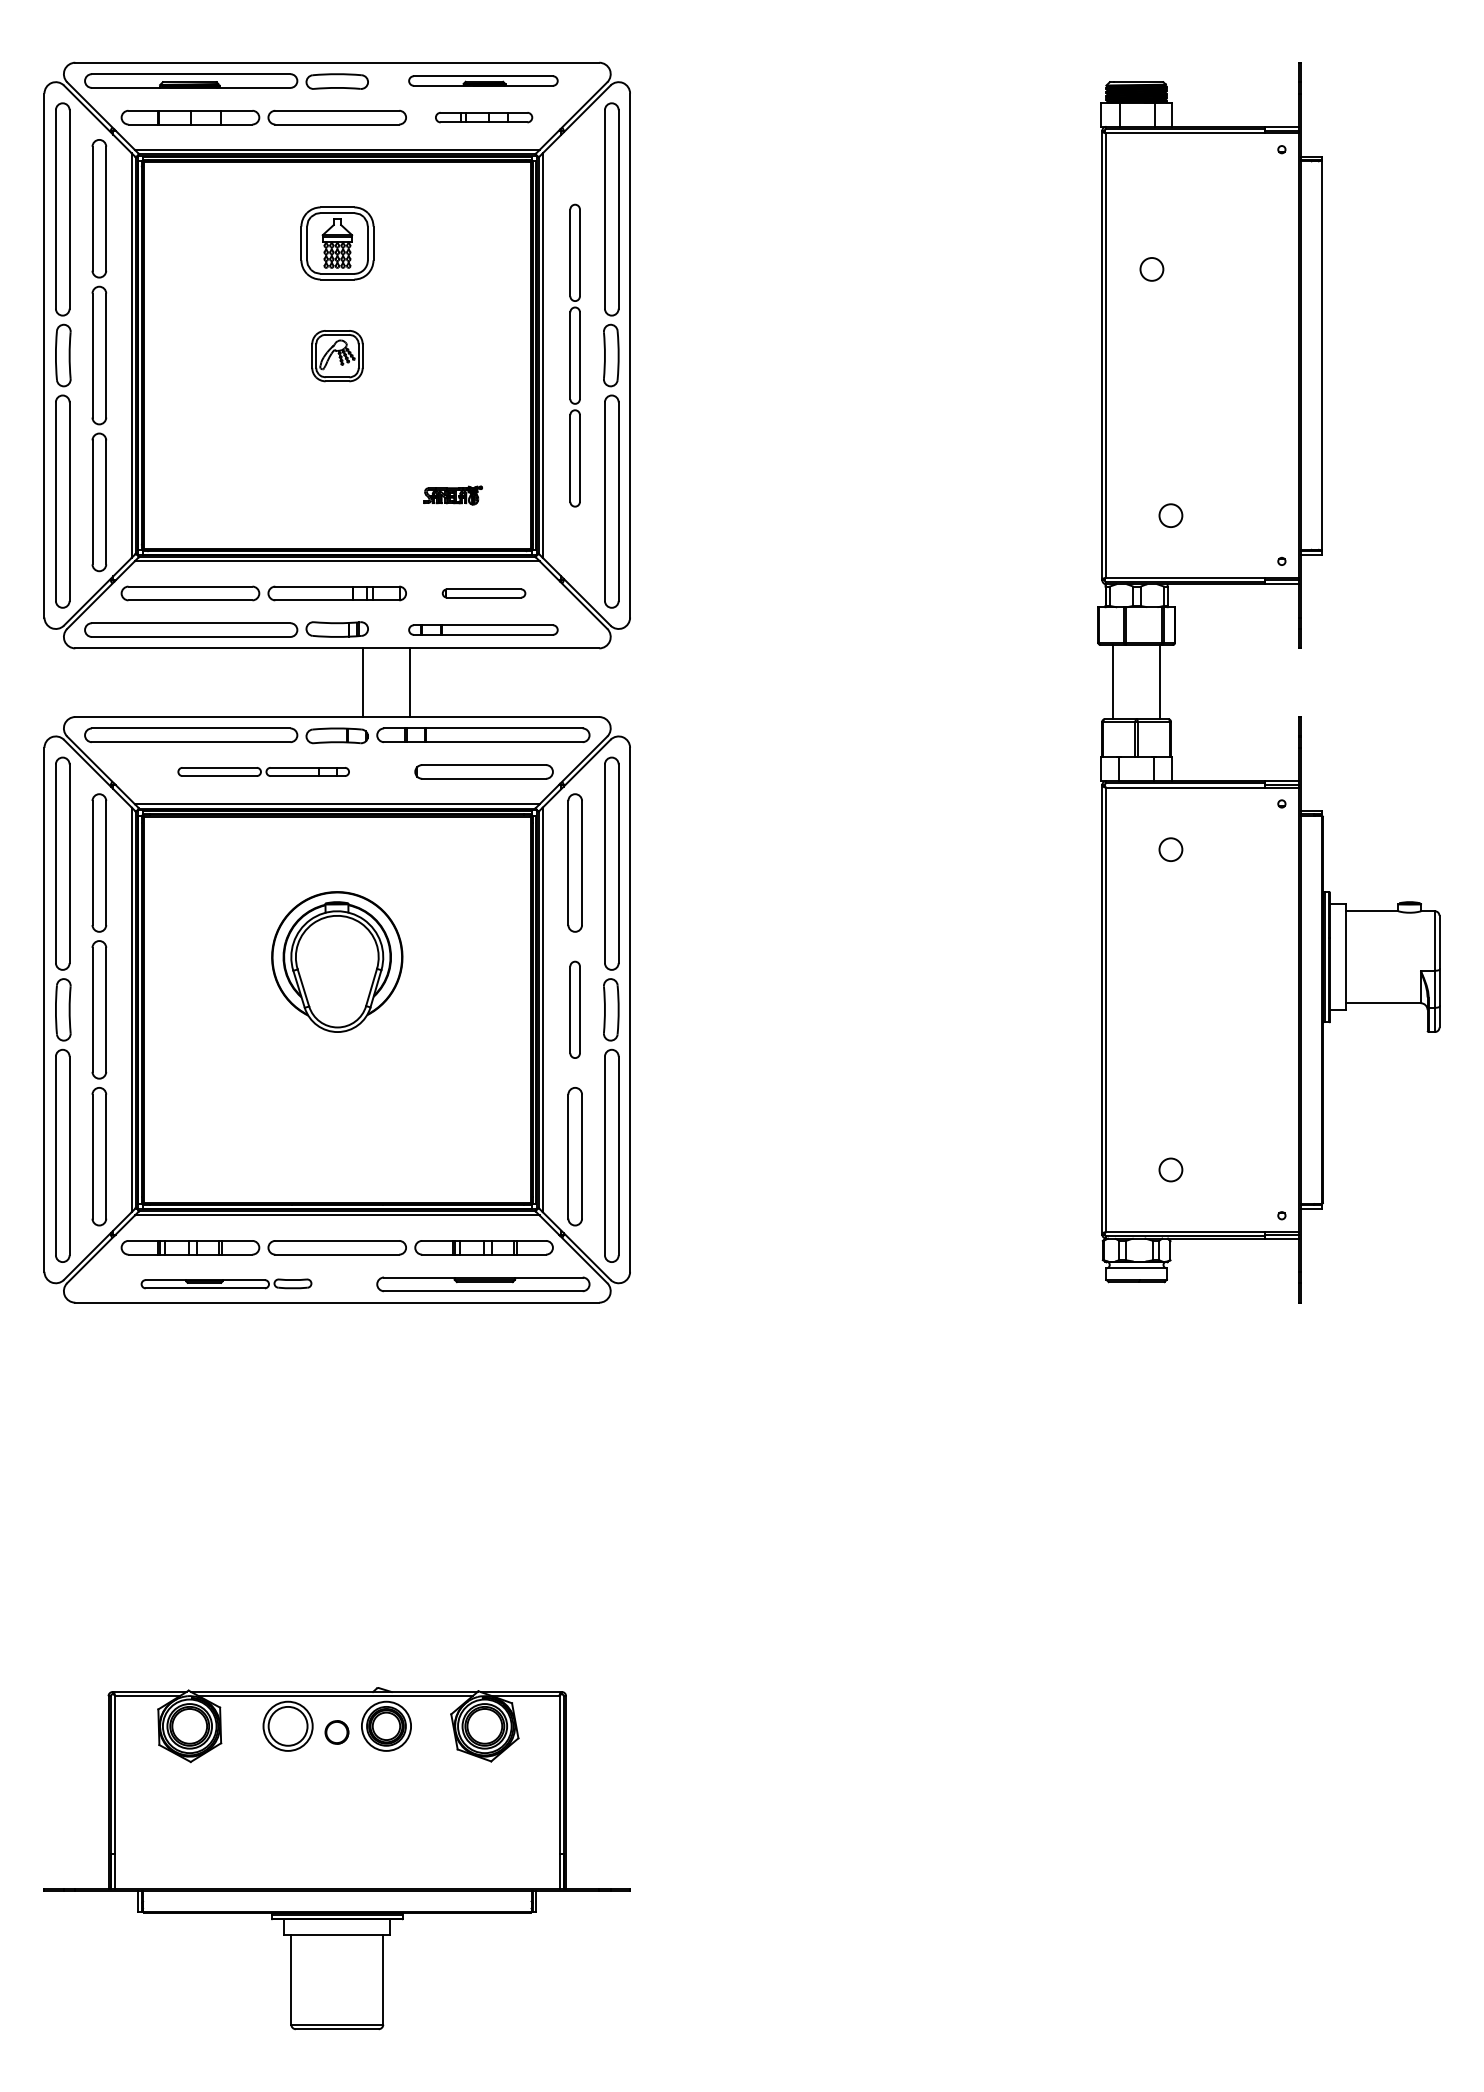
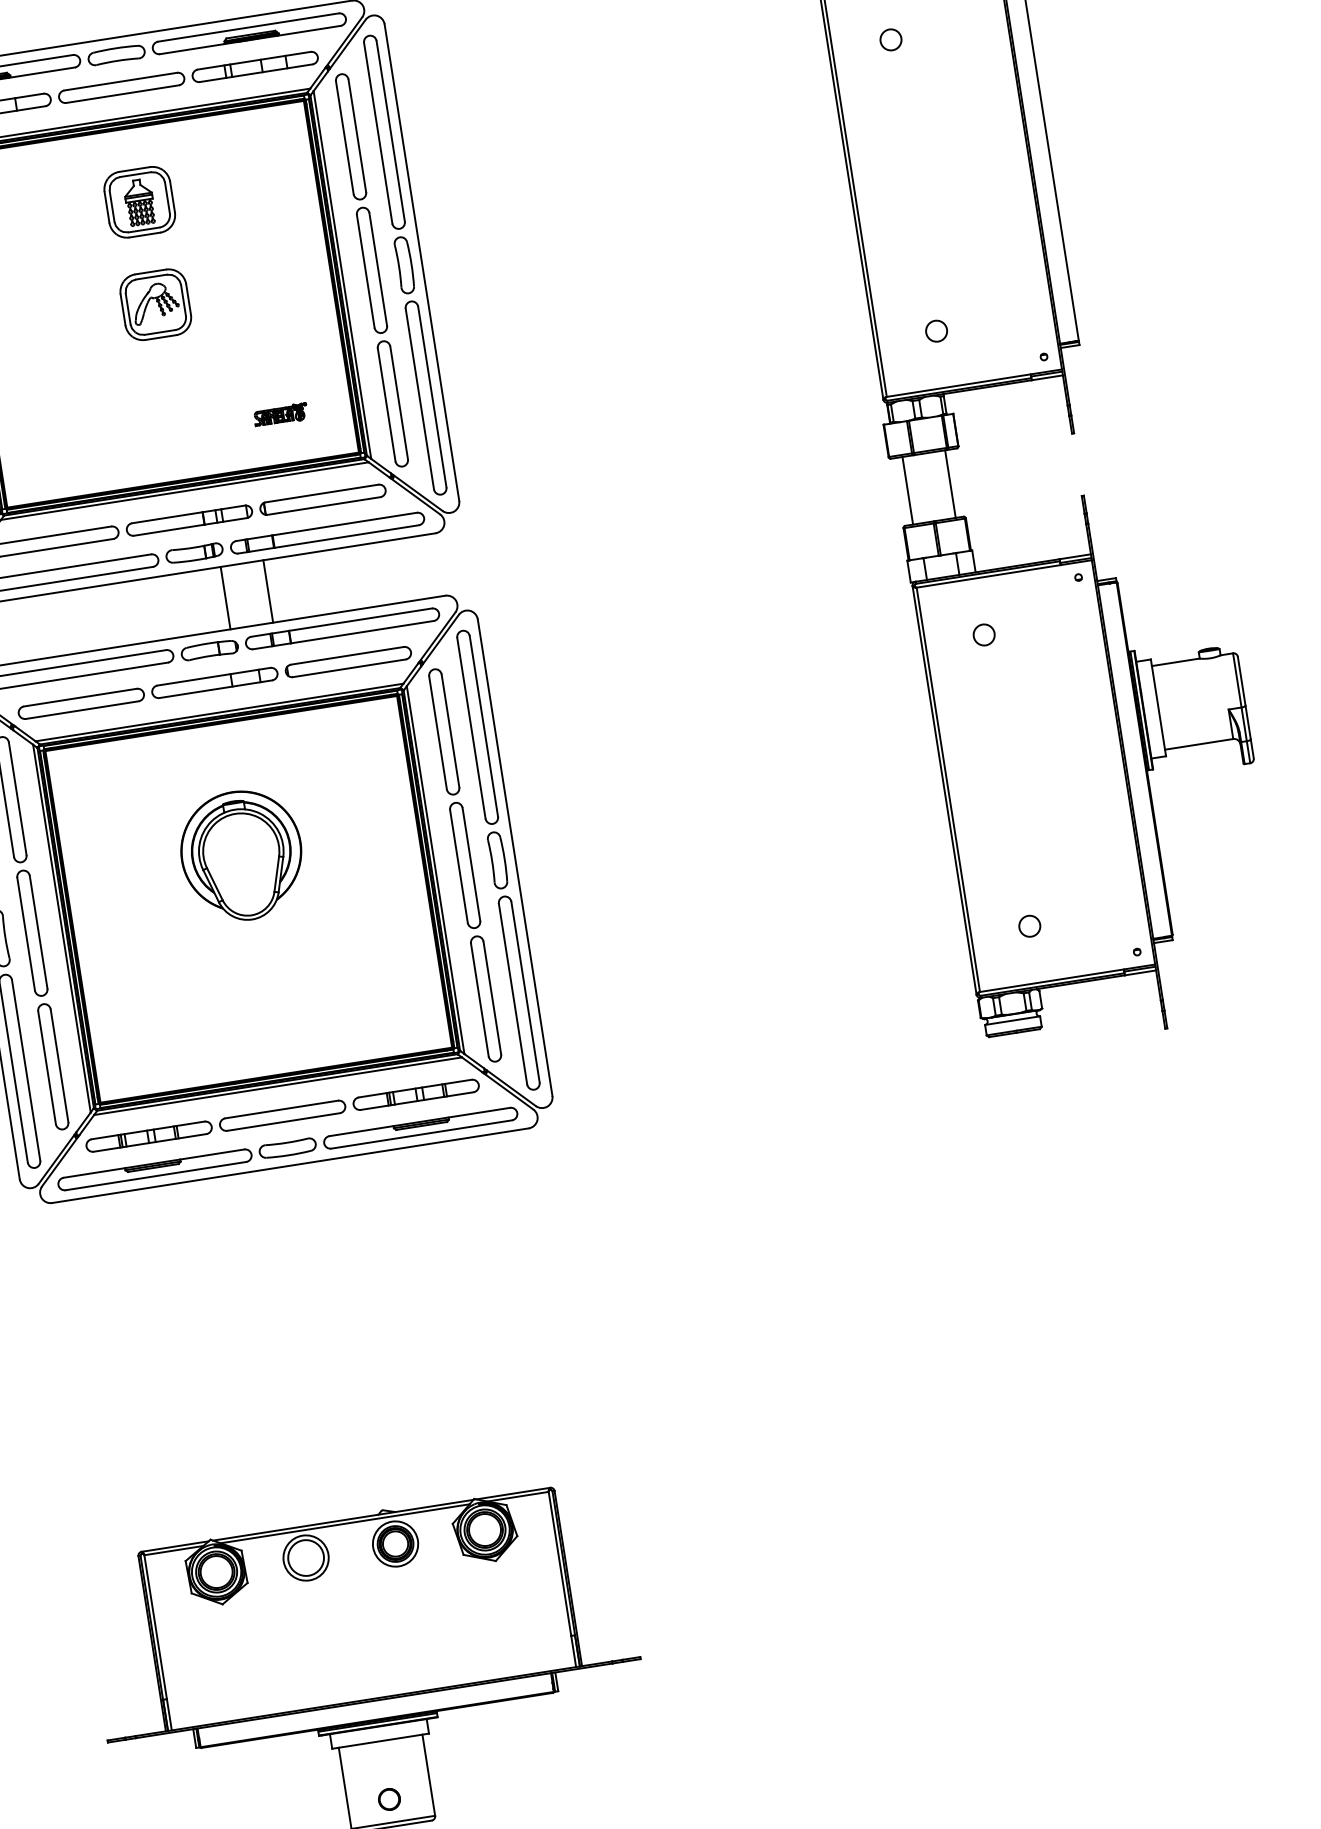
part: (483, 80) -> (249, 33), size x1.43
part: (483, 117) -> (254, 66), size x1.43
circle: (1151, 269) -> (890, 40), moved
part: (337, 355) -> (155, 304), size x1.43
part: (574, 355) -> (371, 270), size x1.43
part: (483, 593) -> (322, 499), size x1.67
part: (483, 629) -> (327, 532), size x1.43
part: (263, 771) -> (147, 693), size x1.67
part: (574, 1009) -> (464, 865), size x1.43
part: (226, 1283) -> (186, 1164), size x1.67
part: (336, 1732) -> (389, 1799), moved

